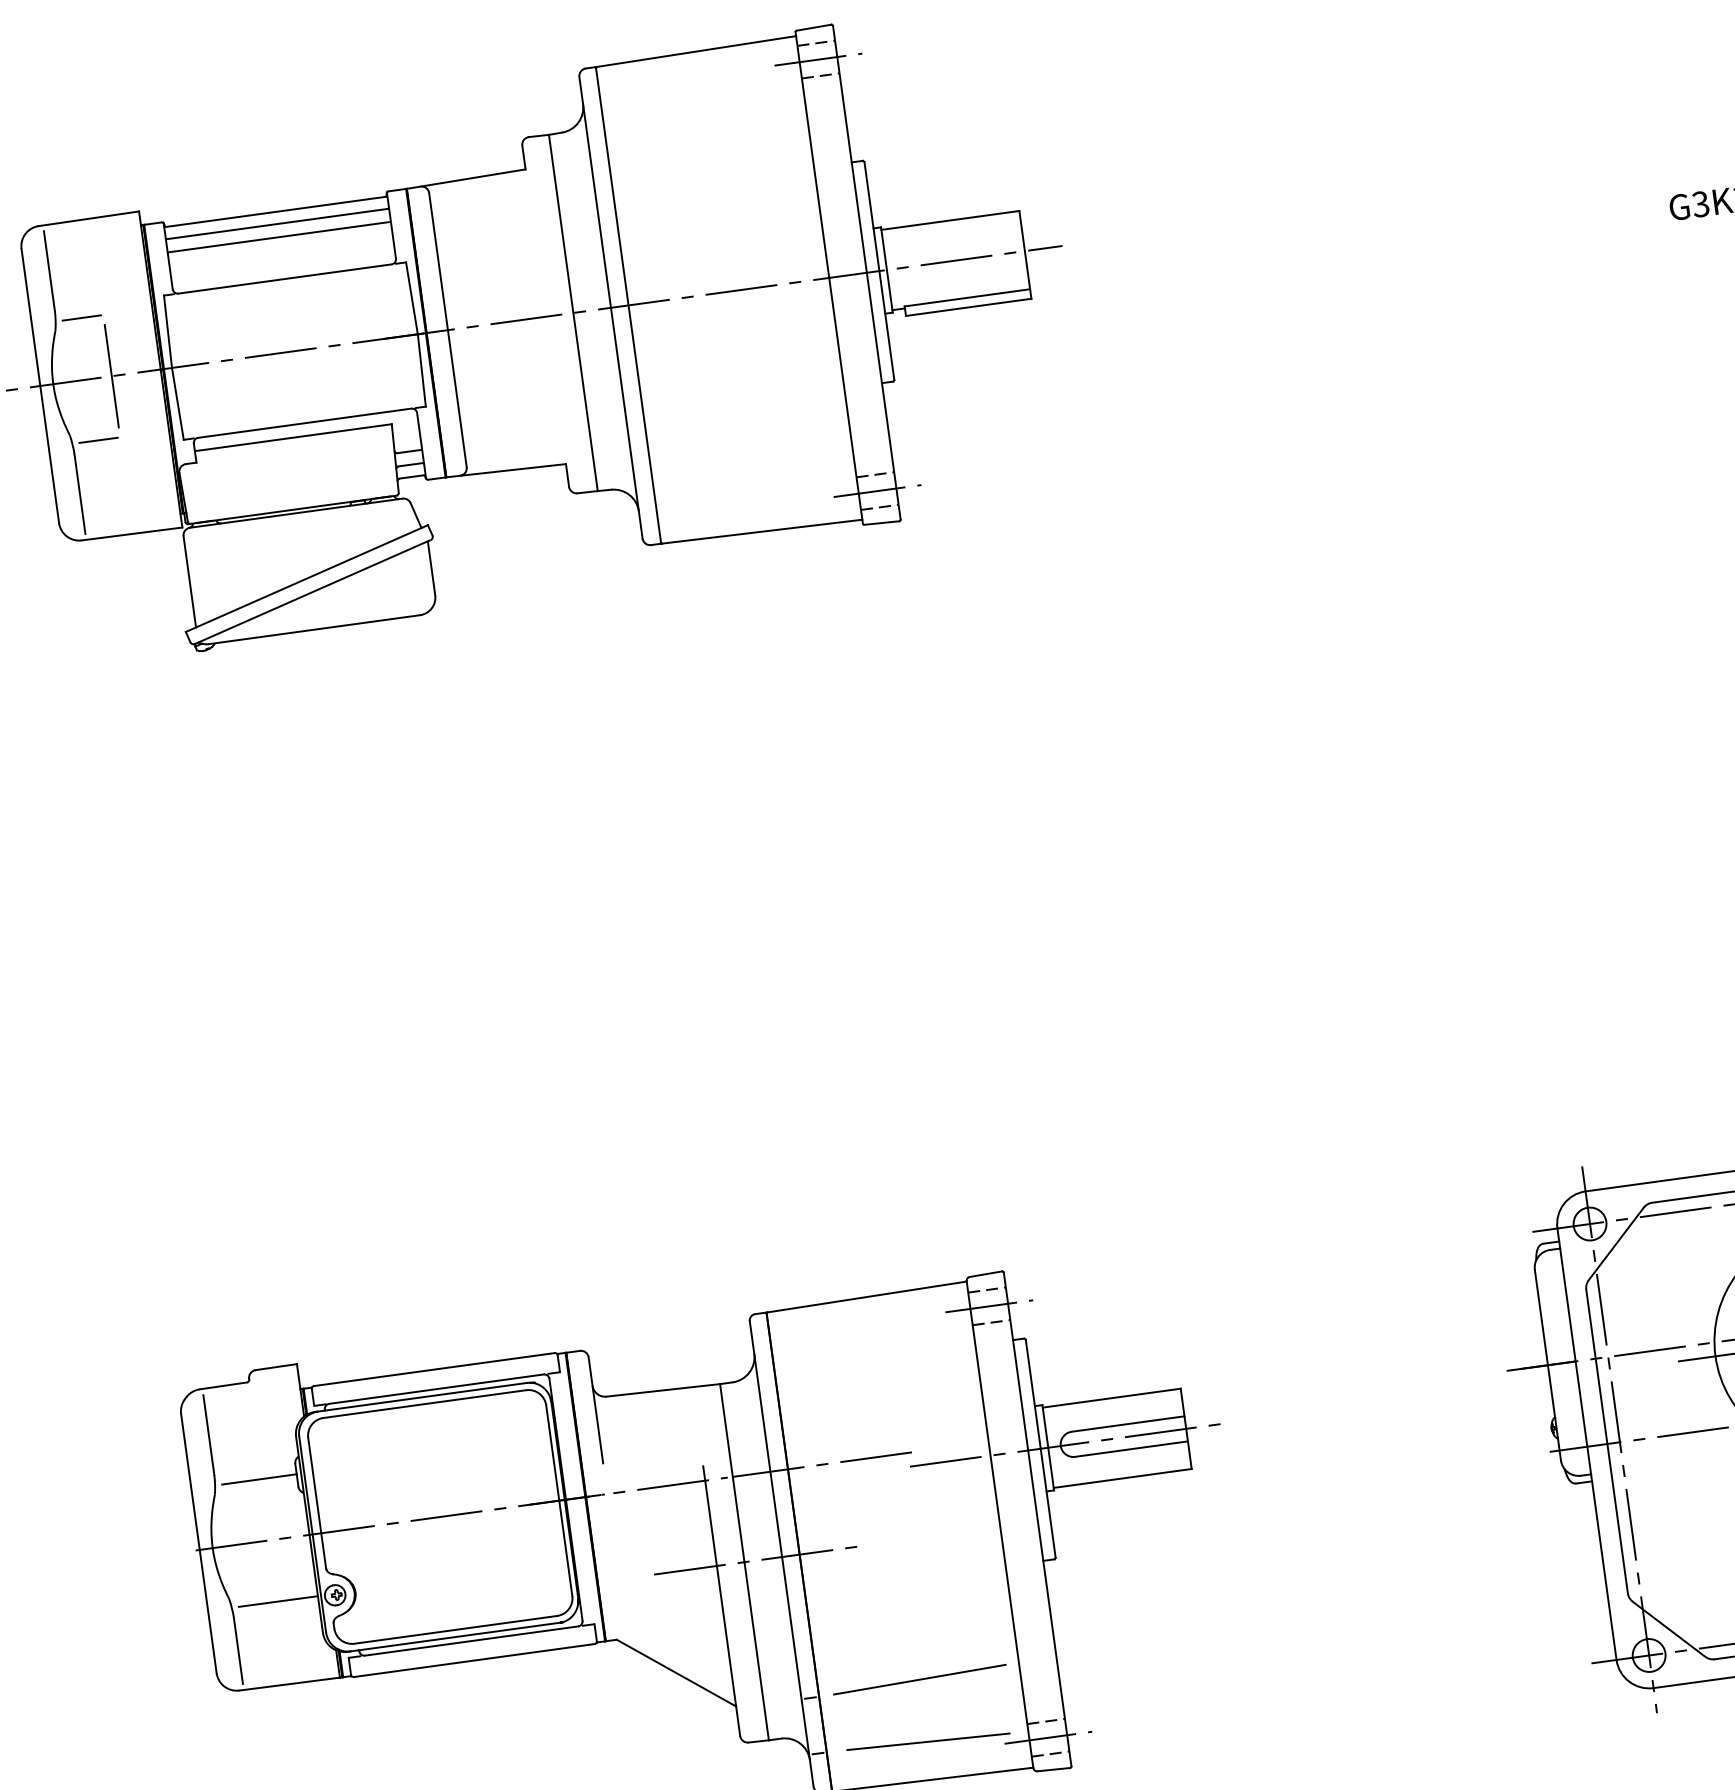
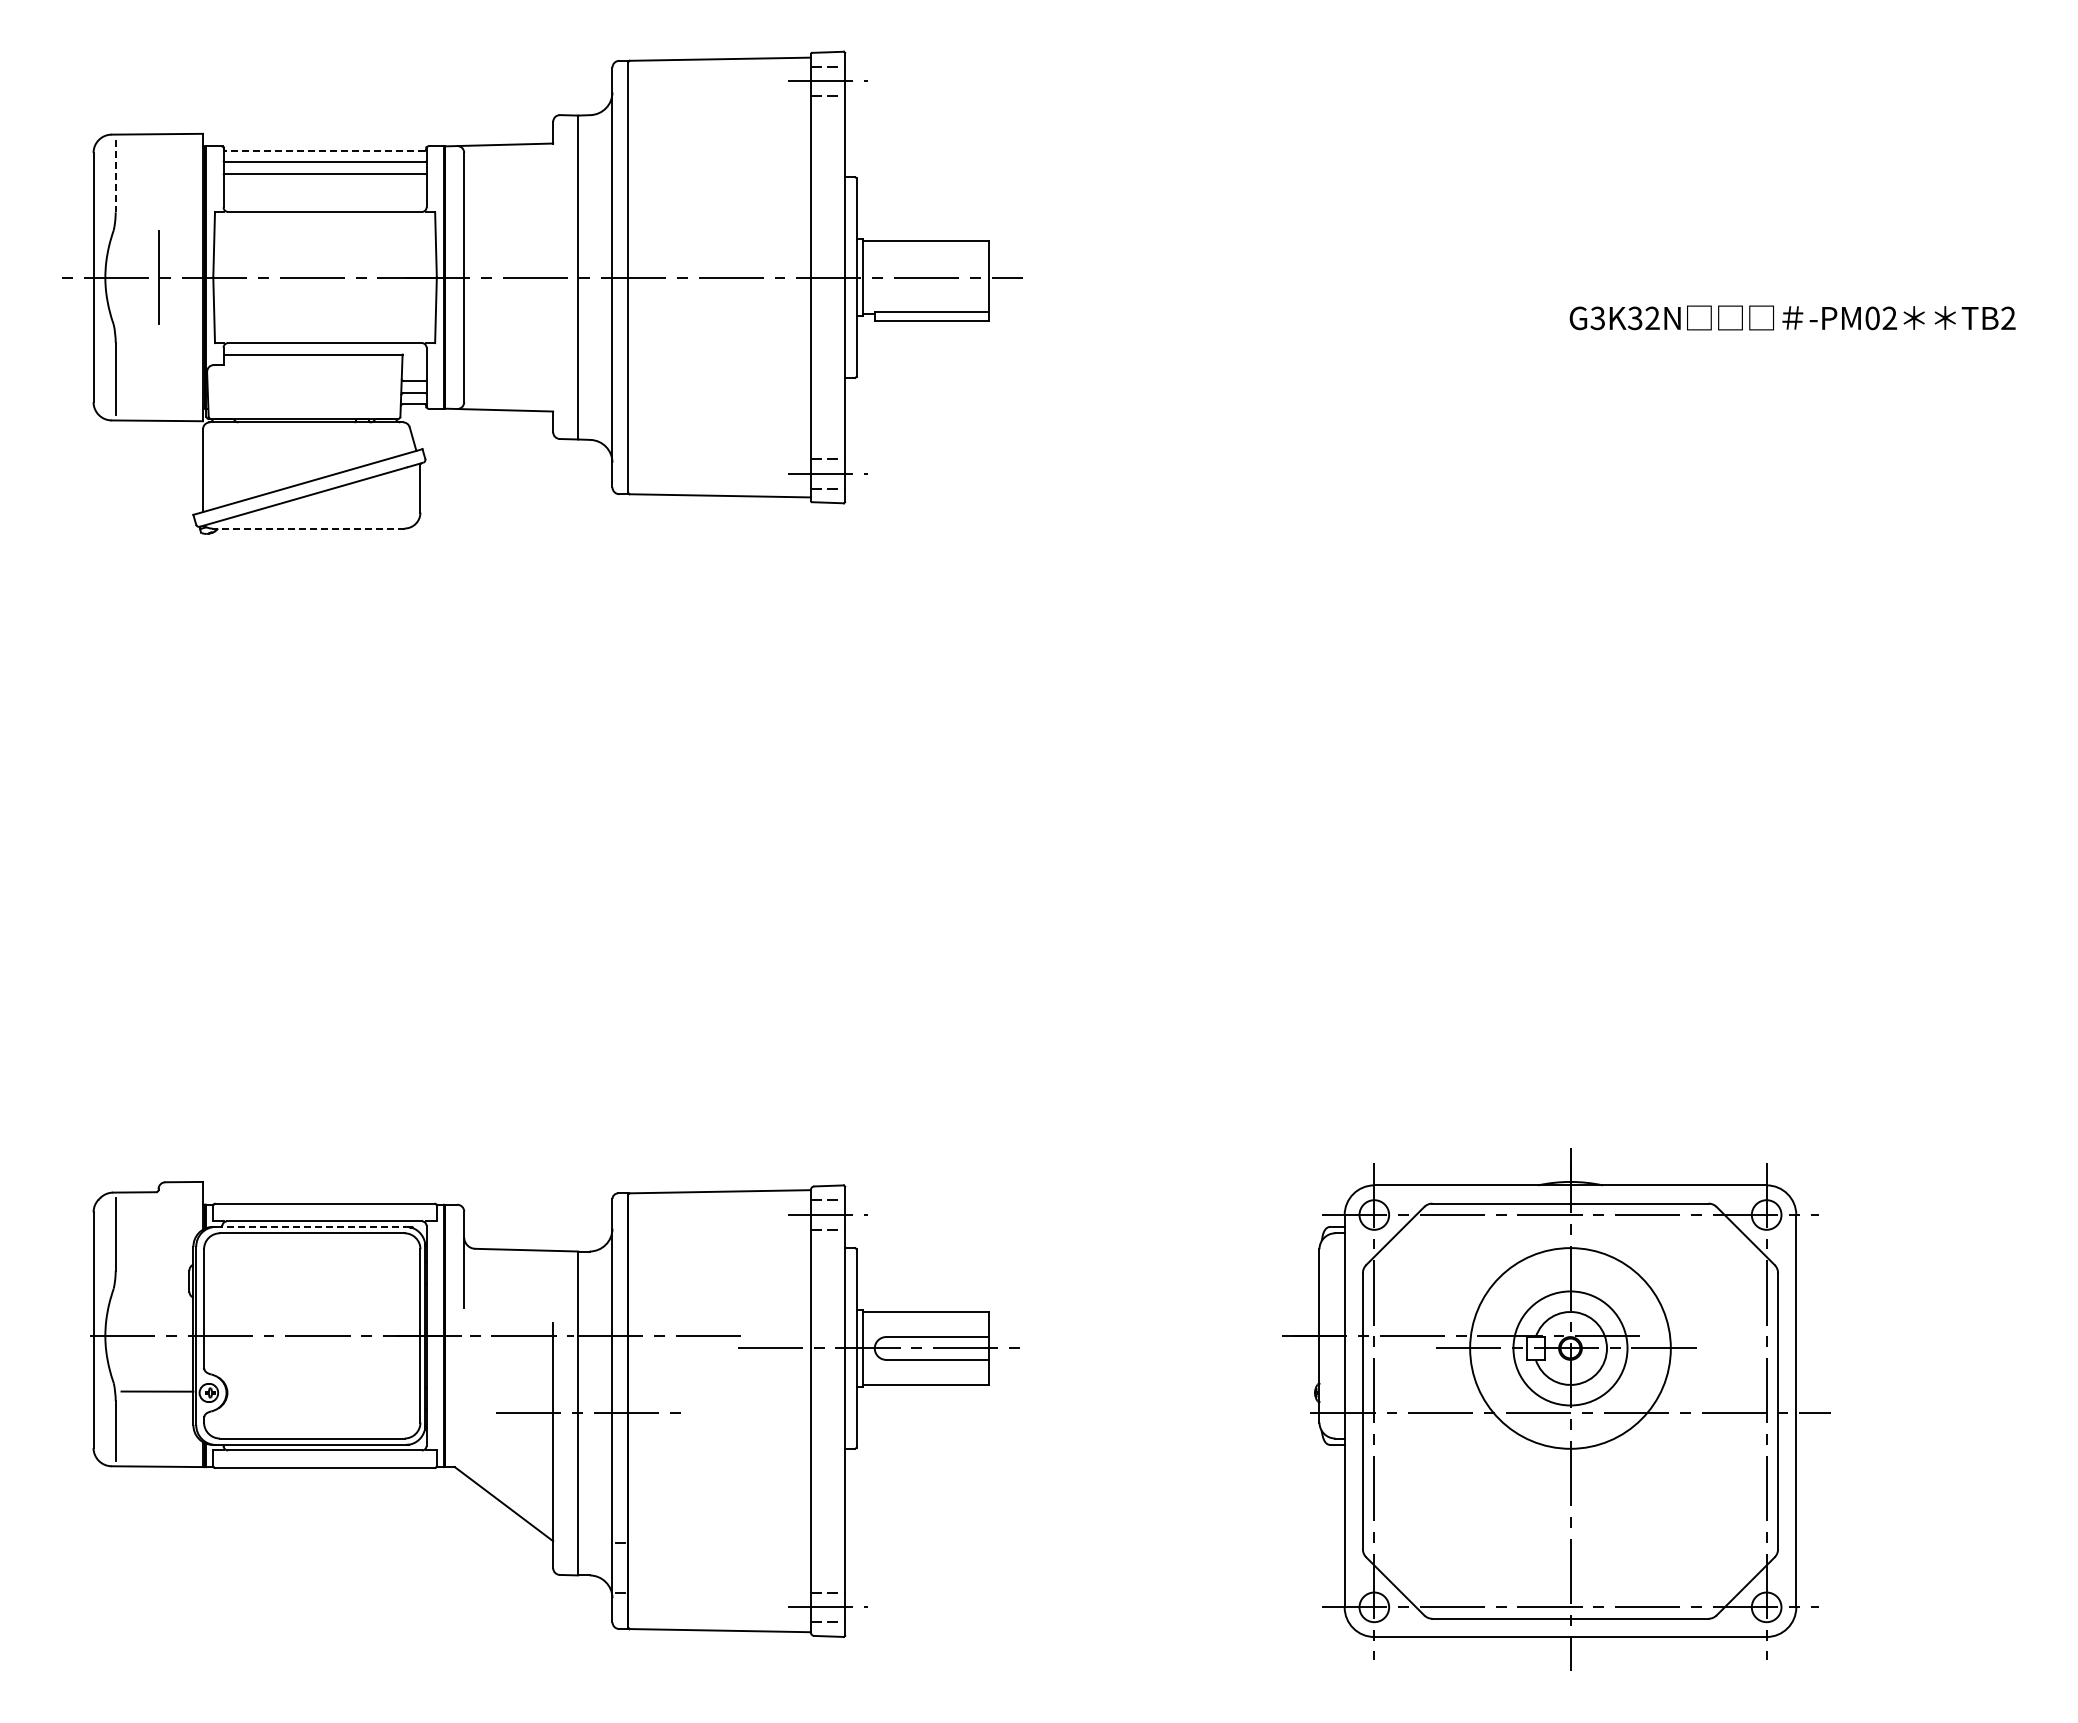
line: (276, 211) -> (325, 150), solid -> dashed
line: (49, 271) -> (115, 176), solid -> dashed
line: (81, 317) -> (138, 221), removed
line: (98, 440) -> (138, 333), removed
line: (313, 629) -> (307, 528), solid -> dashed
line: (422, 1396) -> (311, 1226), solid -> dashed
line: (259, 1479) -> (155, 1280), removed
line: (919, 1679) -> (720, 1539), removed
line: (928, 1740) -> (720, 1595), removed

